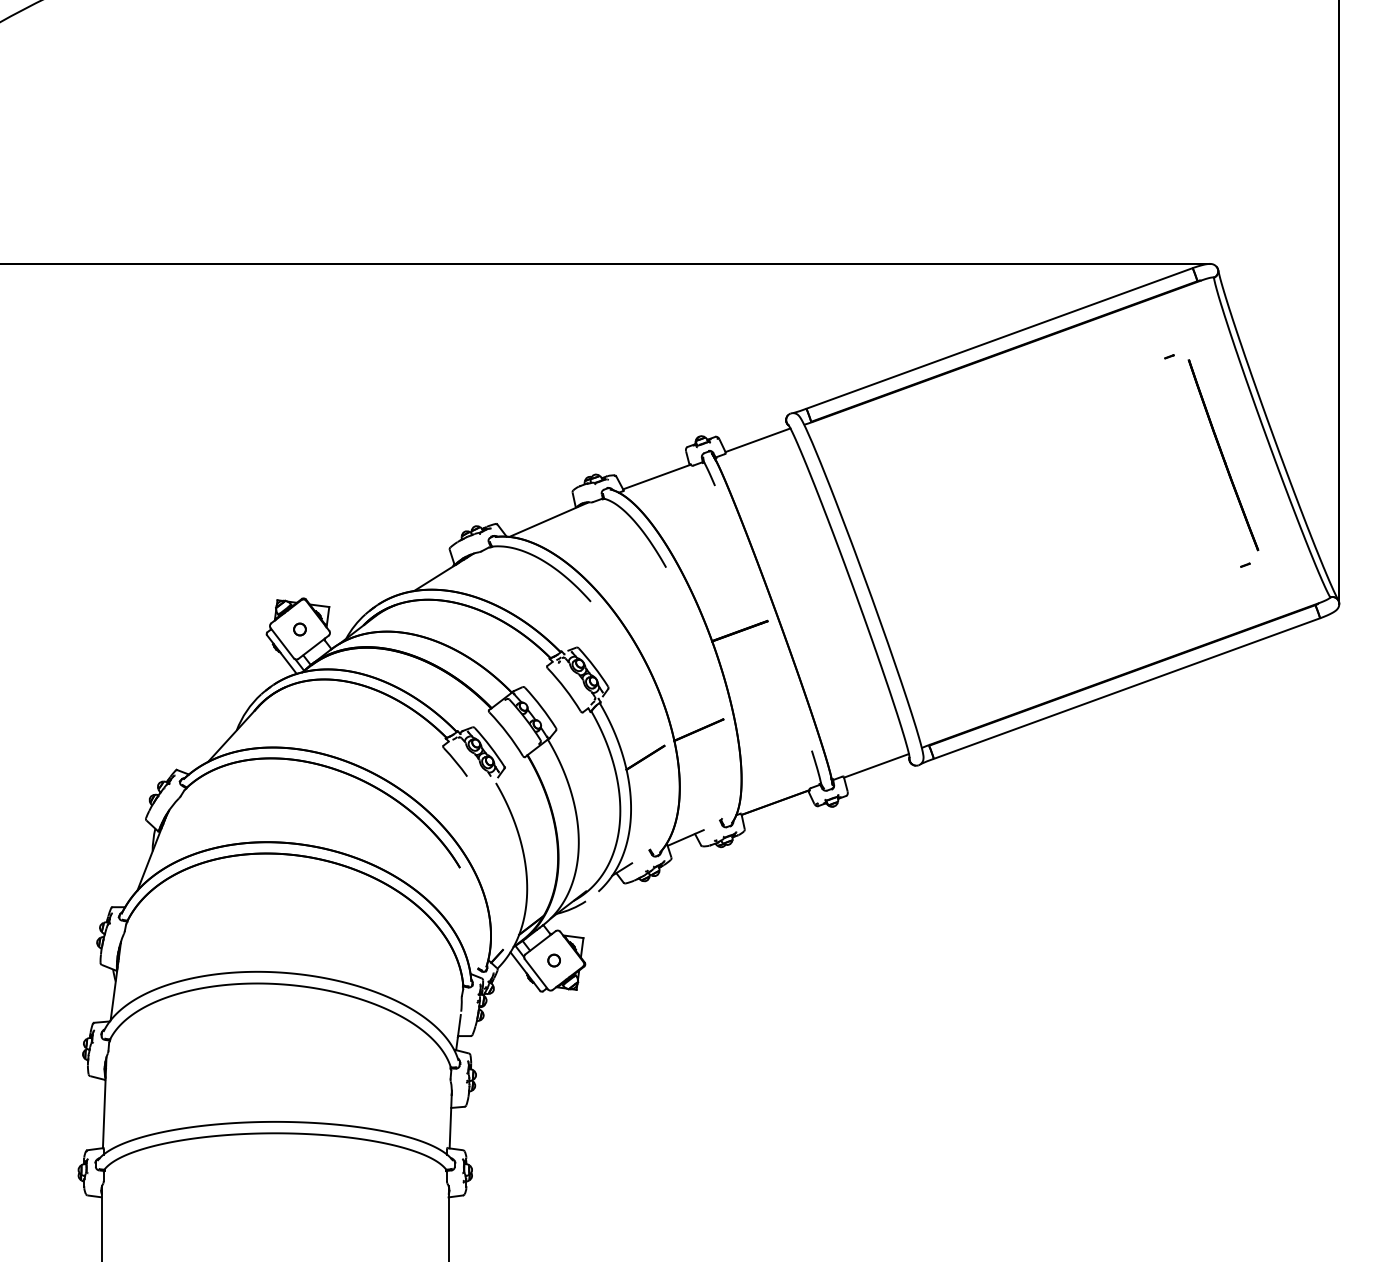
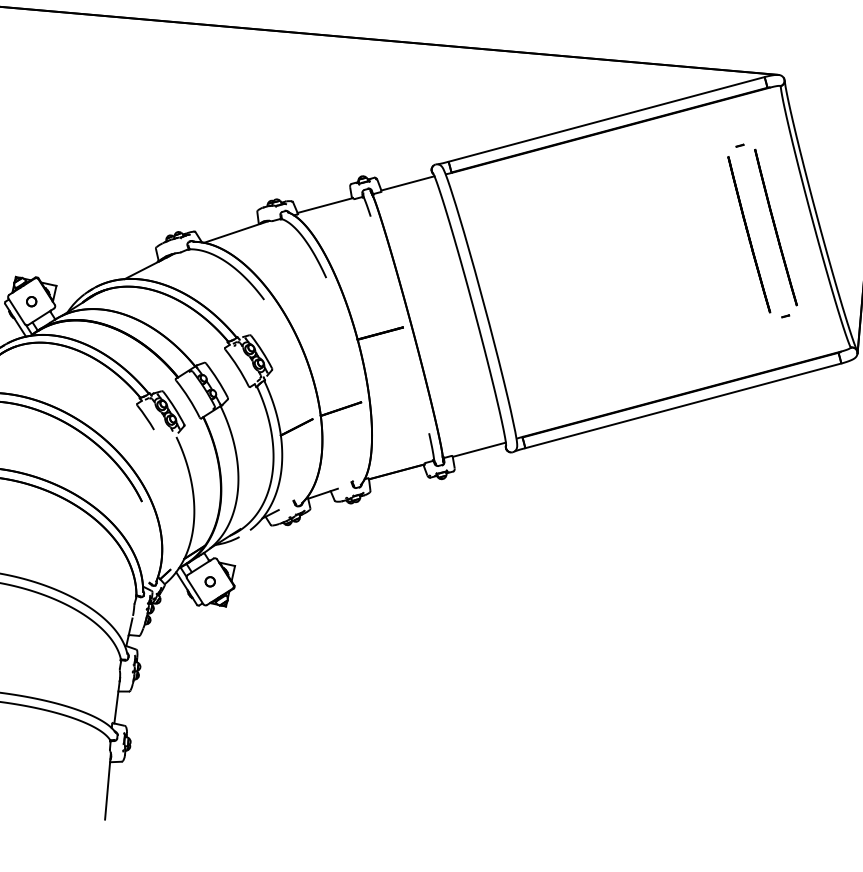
line: (1190, 467) -> (748, 235), added

